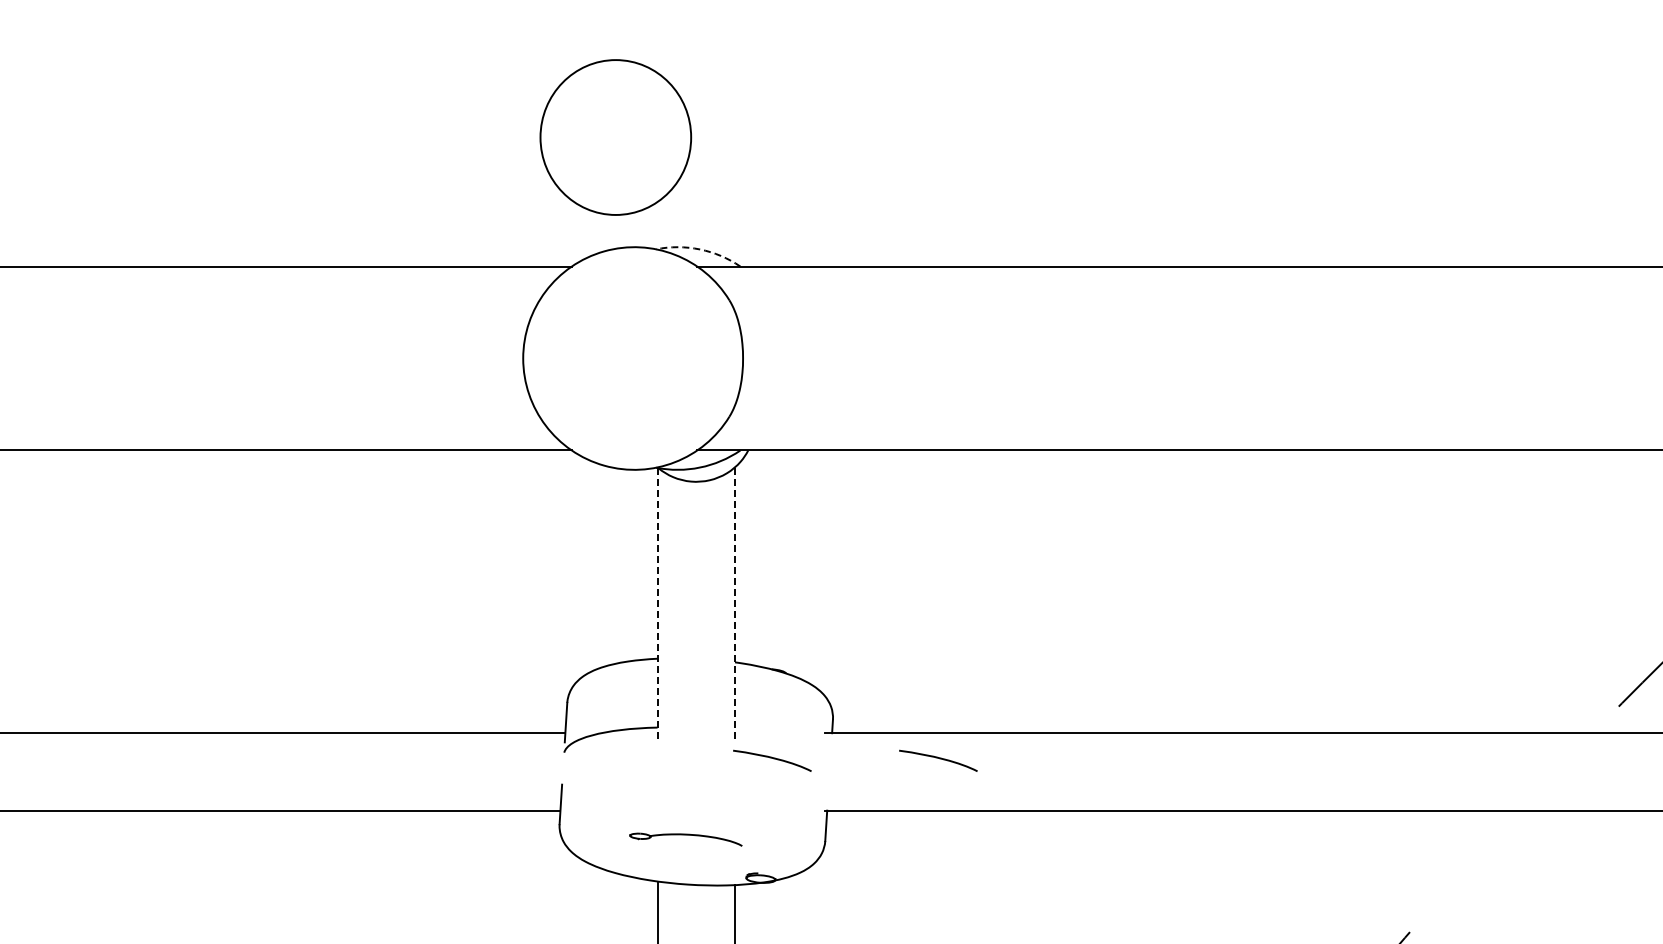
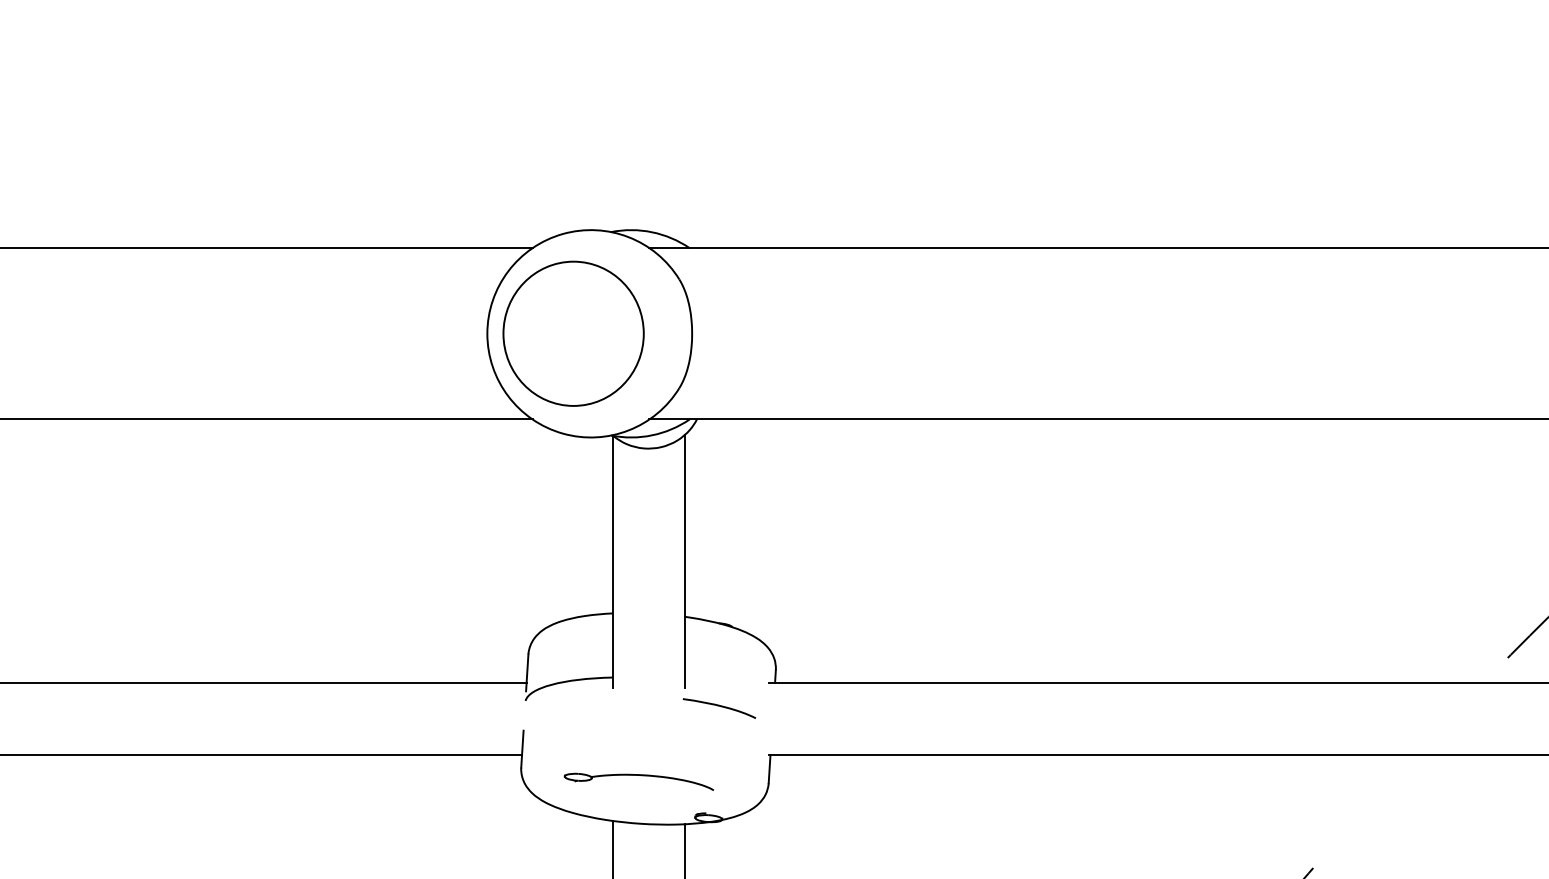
part: (615, 137) -> (573, 333), moved
arc: (700, 249) -> (652, 232), dashed -> solid
line: (657, 603) -> (612, 561), dashed -> solid
line: (735, 603) -> (685, 561), dashed -> solid
curve: (939, 759) -> (875, 707), removed
part: (685, 839) -> (638, 781), size x1.43

